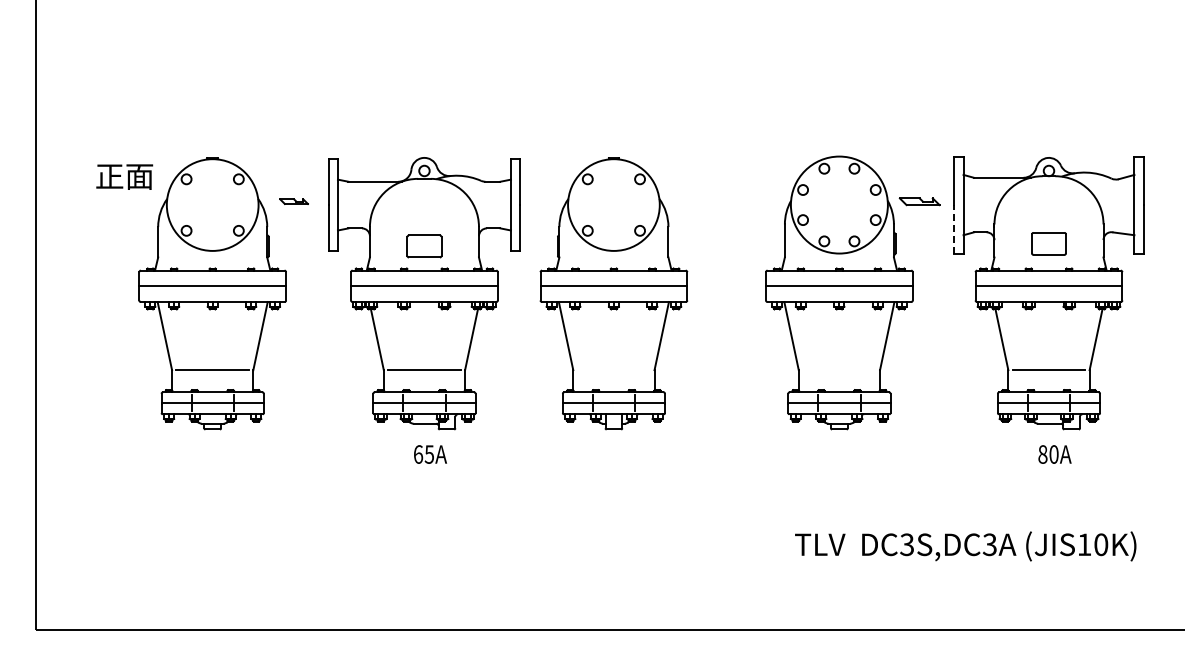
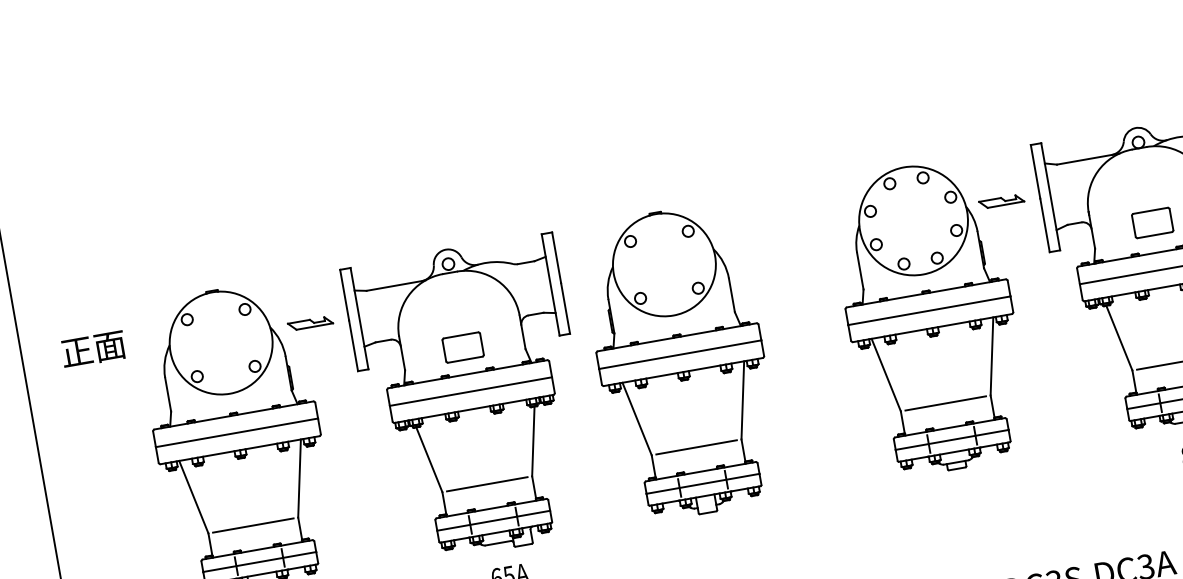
text: (124, 176) -> (93, 349), moved
part: (293, 201) -> (309, 323), size x1.43
line: (954, 228) -> (1045, 224), dashed -> solid
line: (613, 370) -> (696, 447), added
line: (838, 370) -> (944, 403), added

